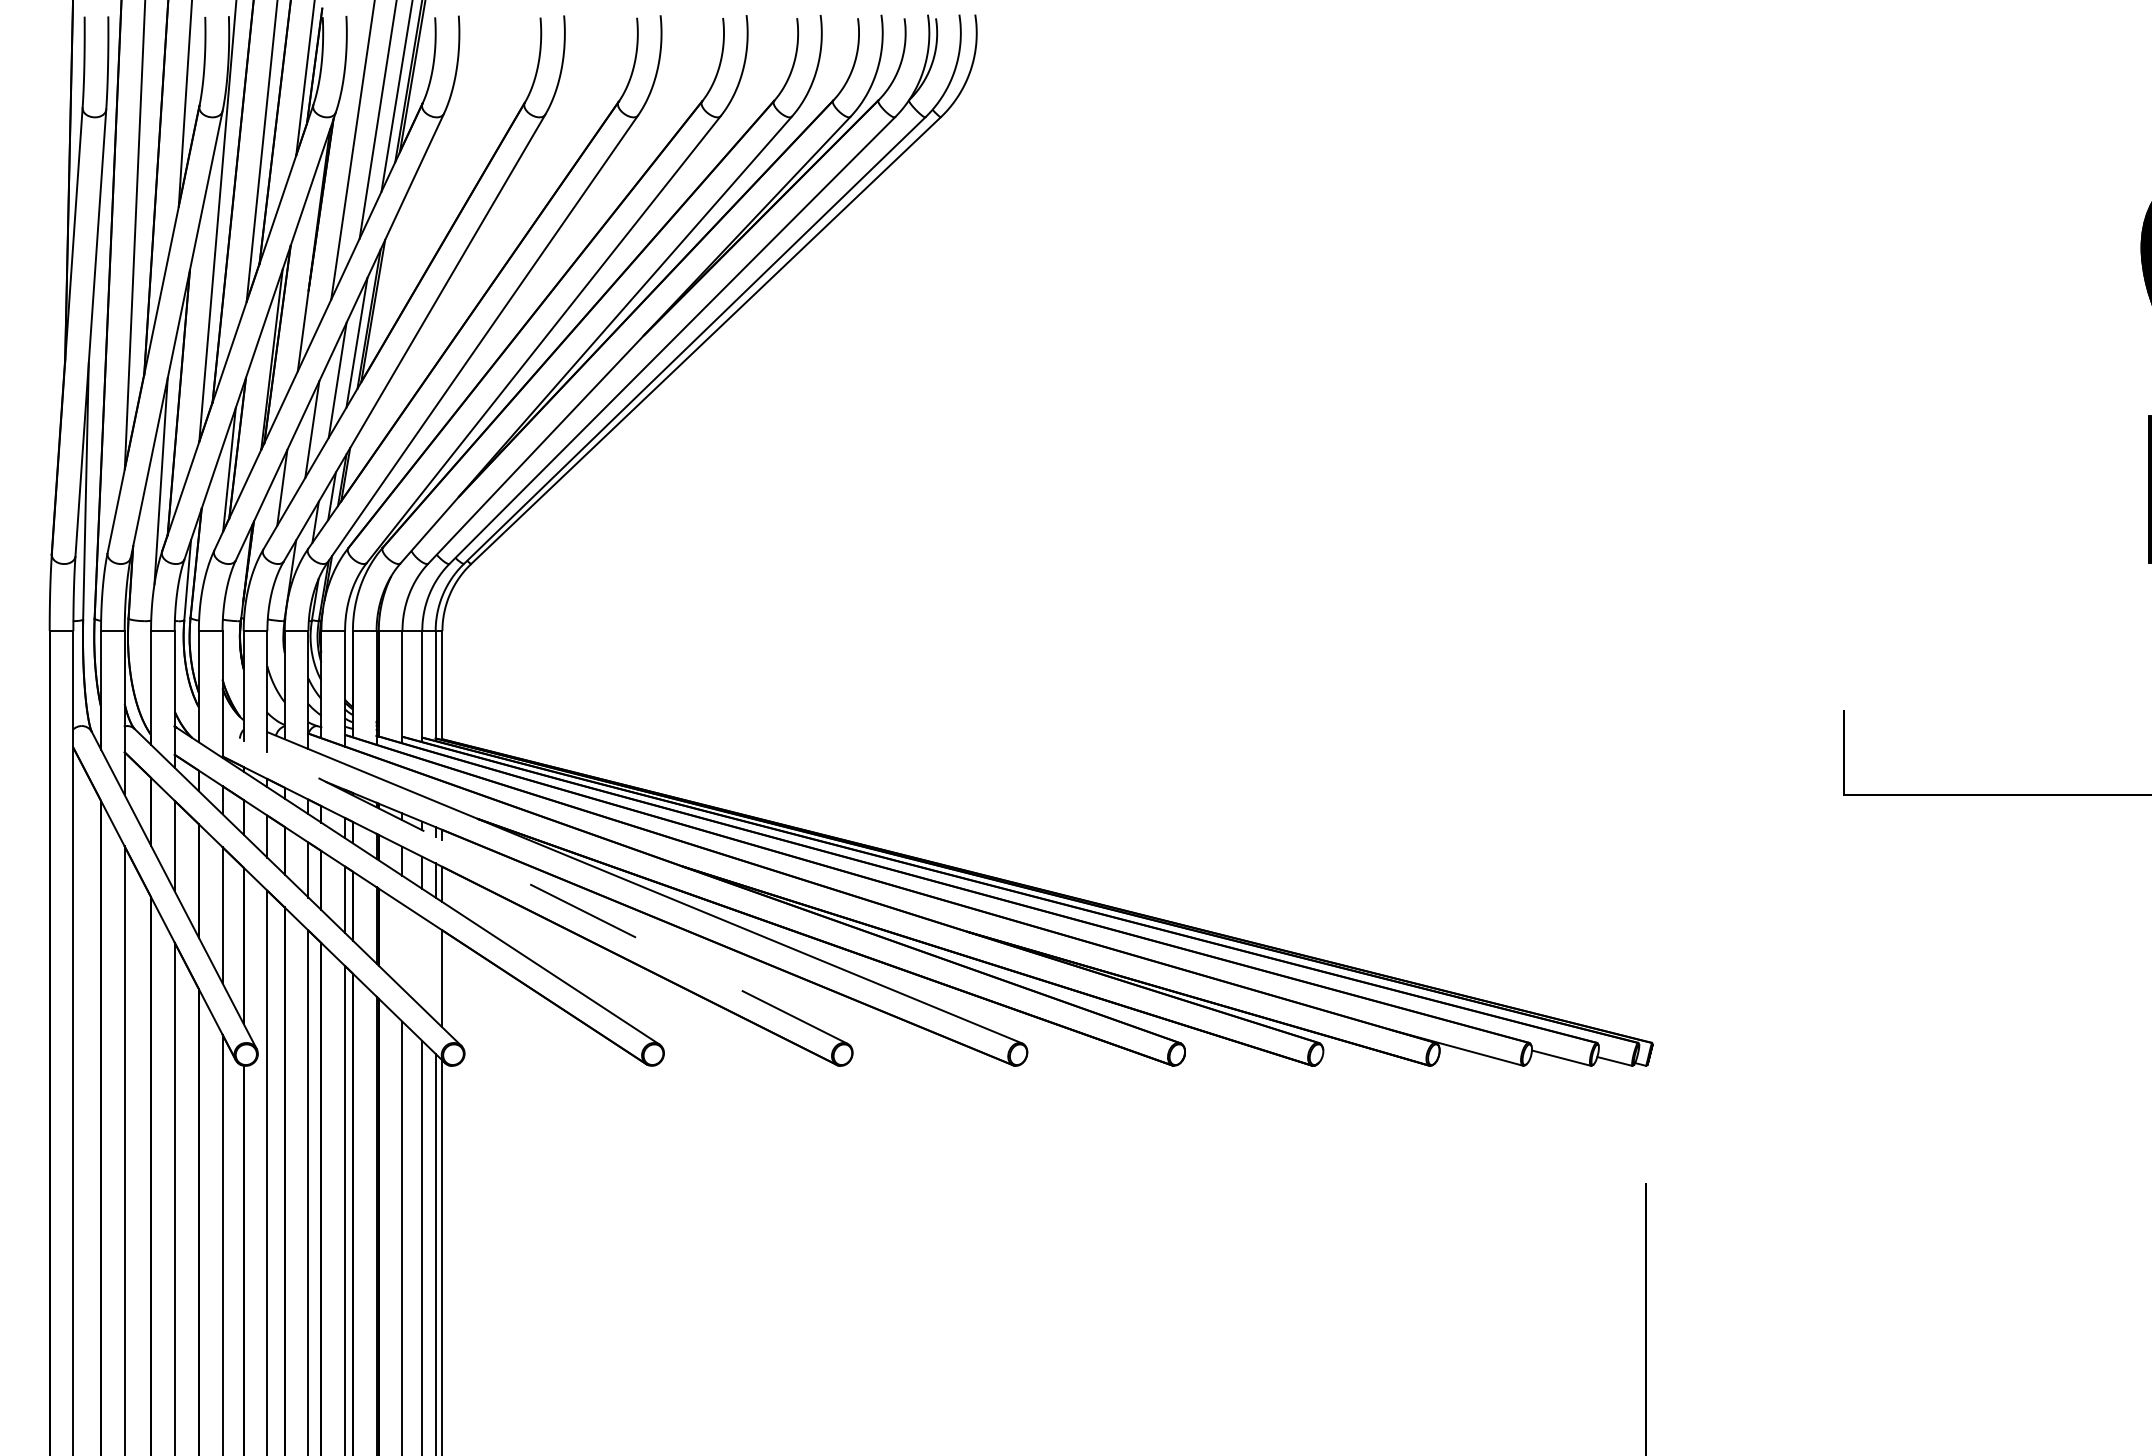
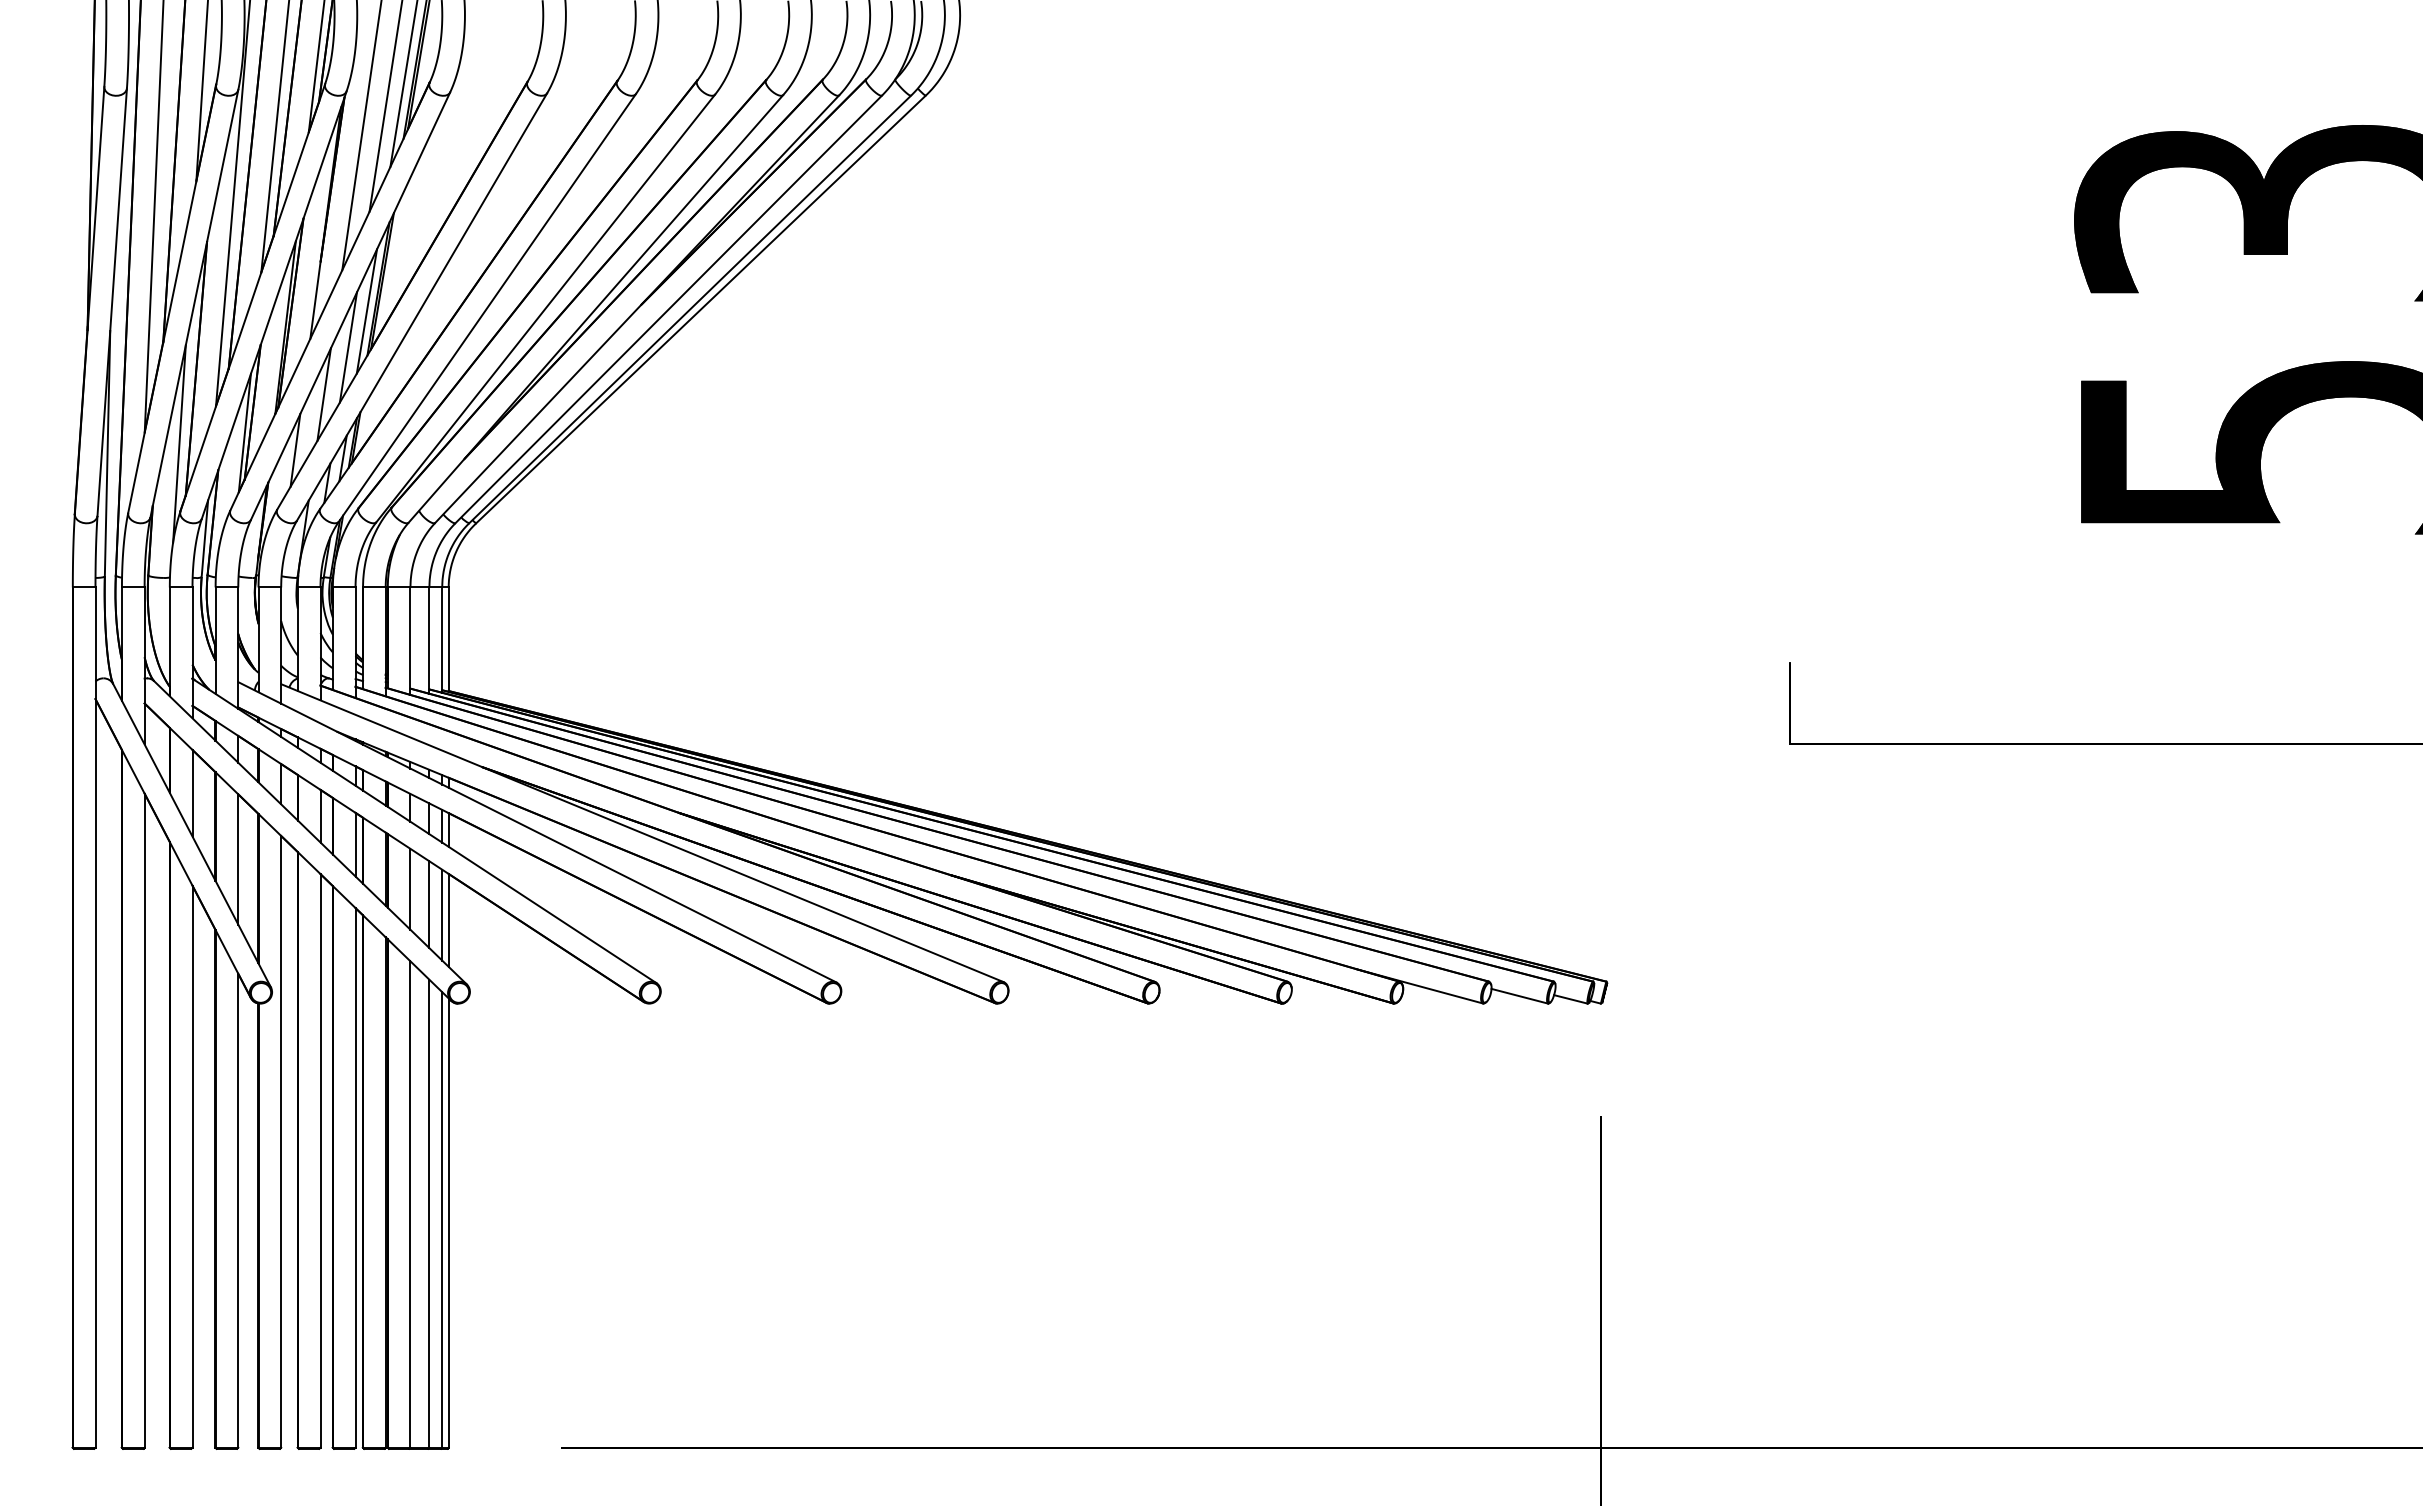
line: (535, 887) -> (537, 832), dashed -> solid
line: (402, 945) -> (410, 888), added
line: (422, 962) -> (429, 904), added
line: (435, 972) -> (442, 914), added

